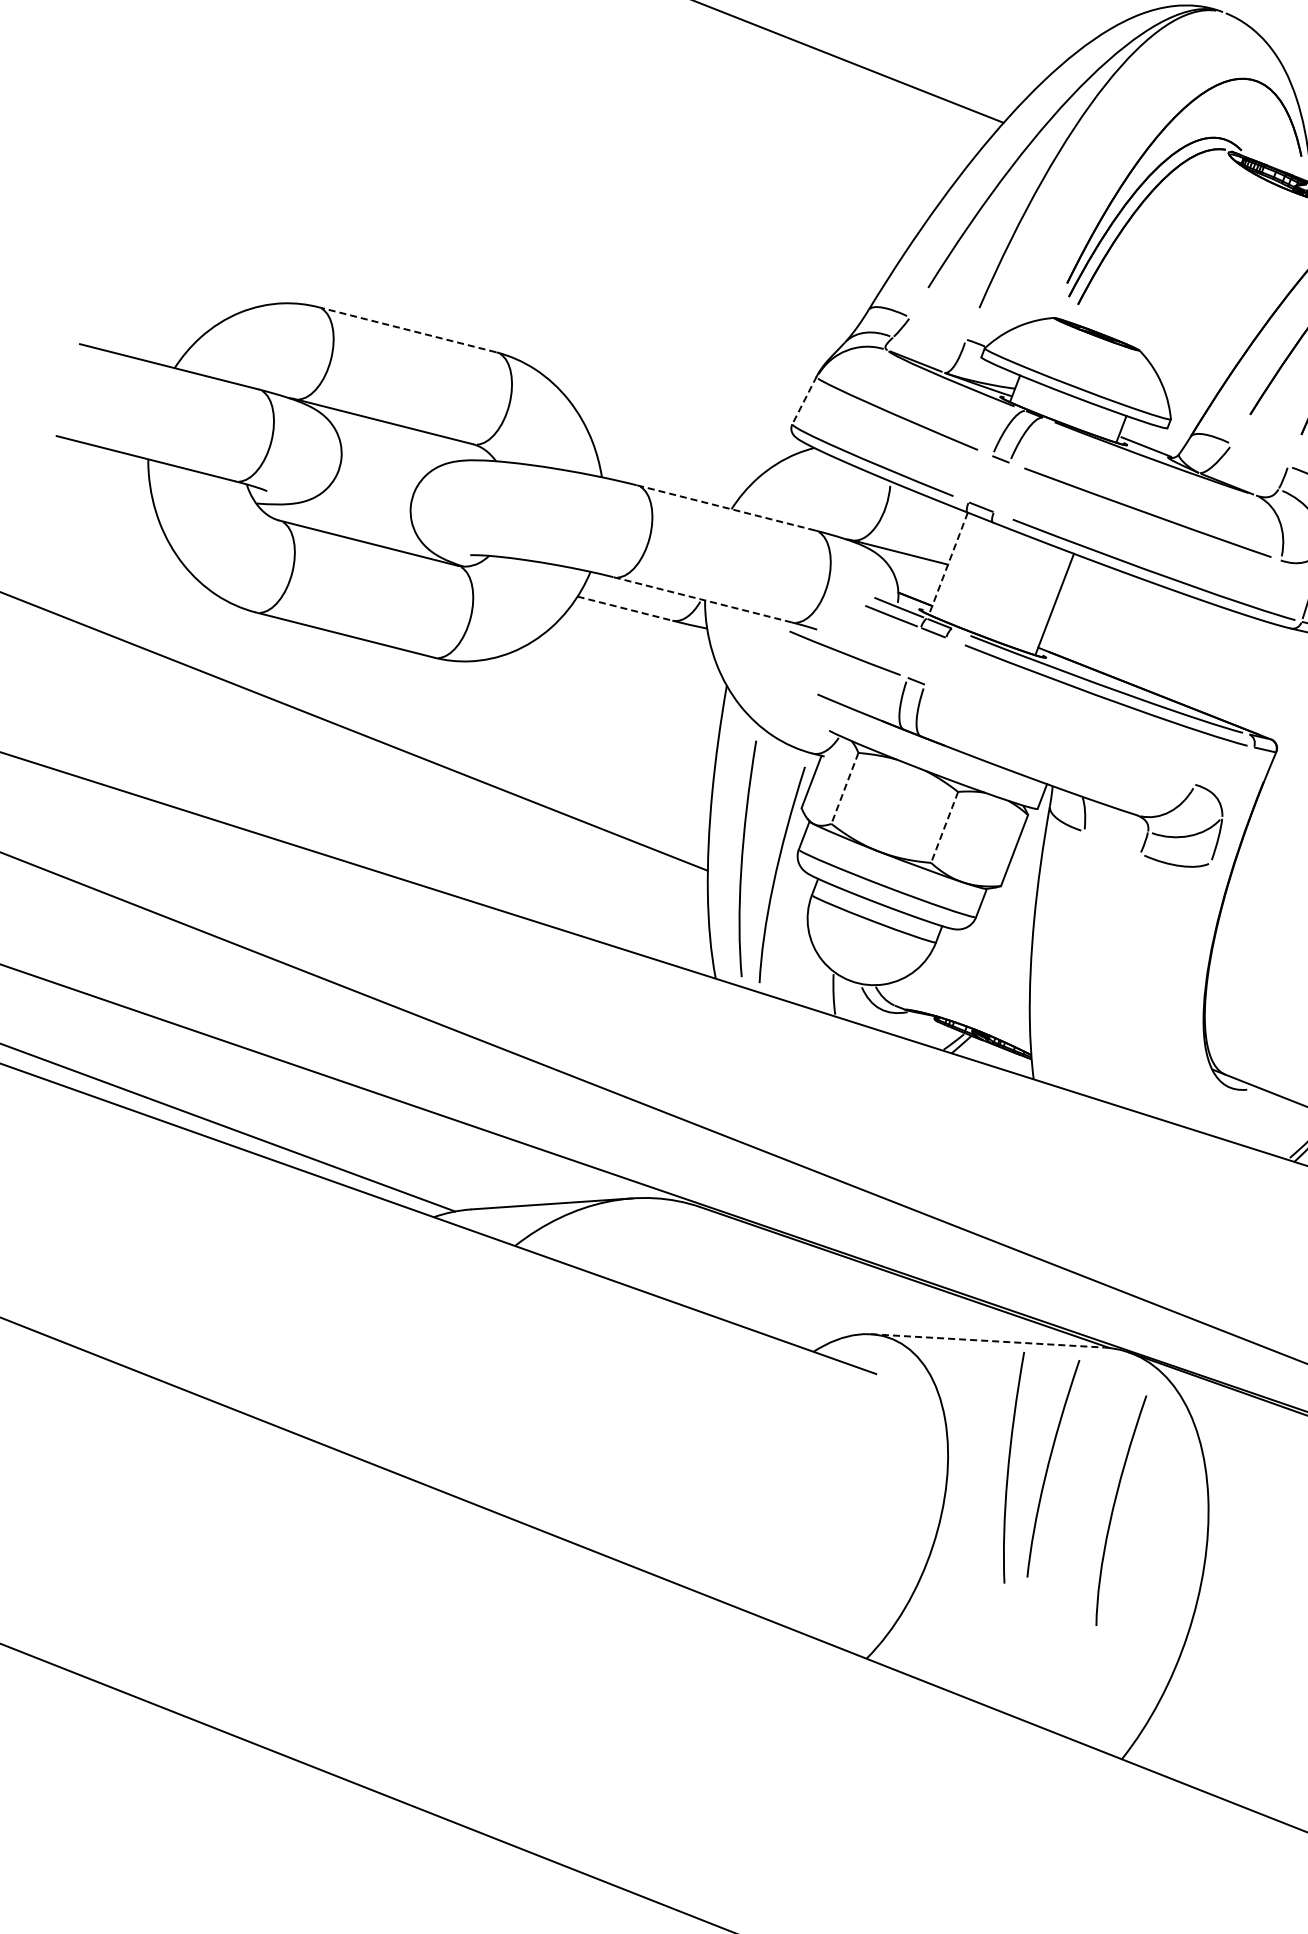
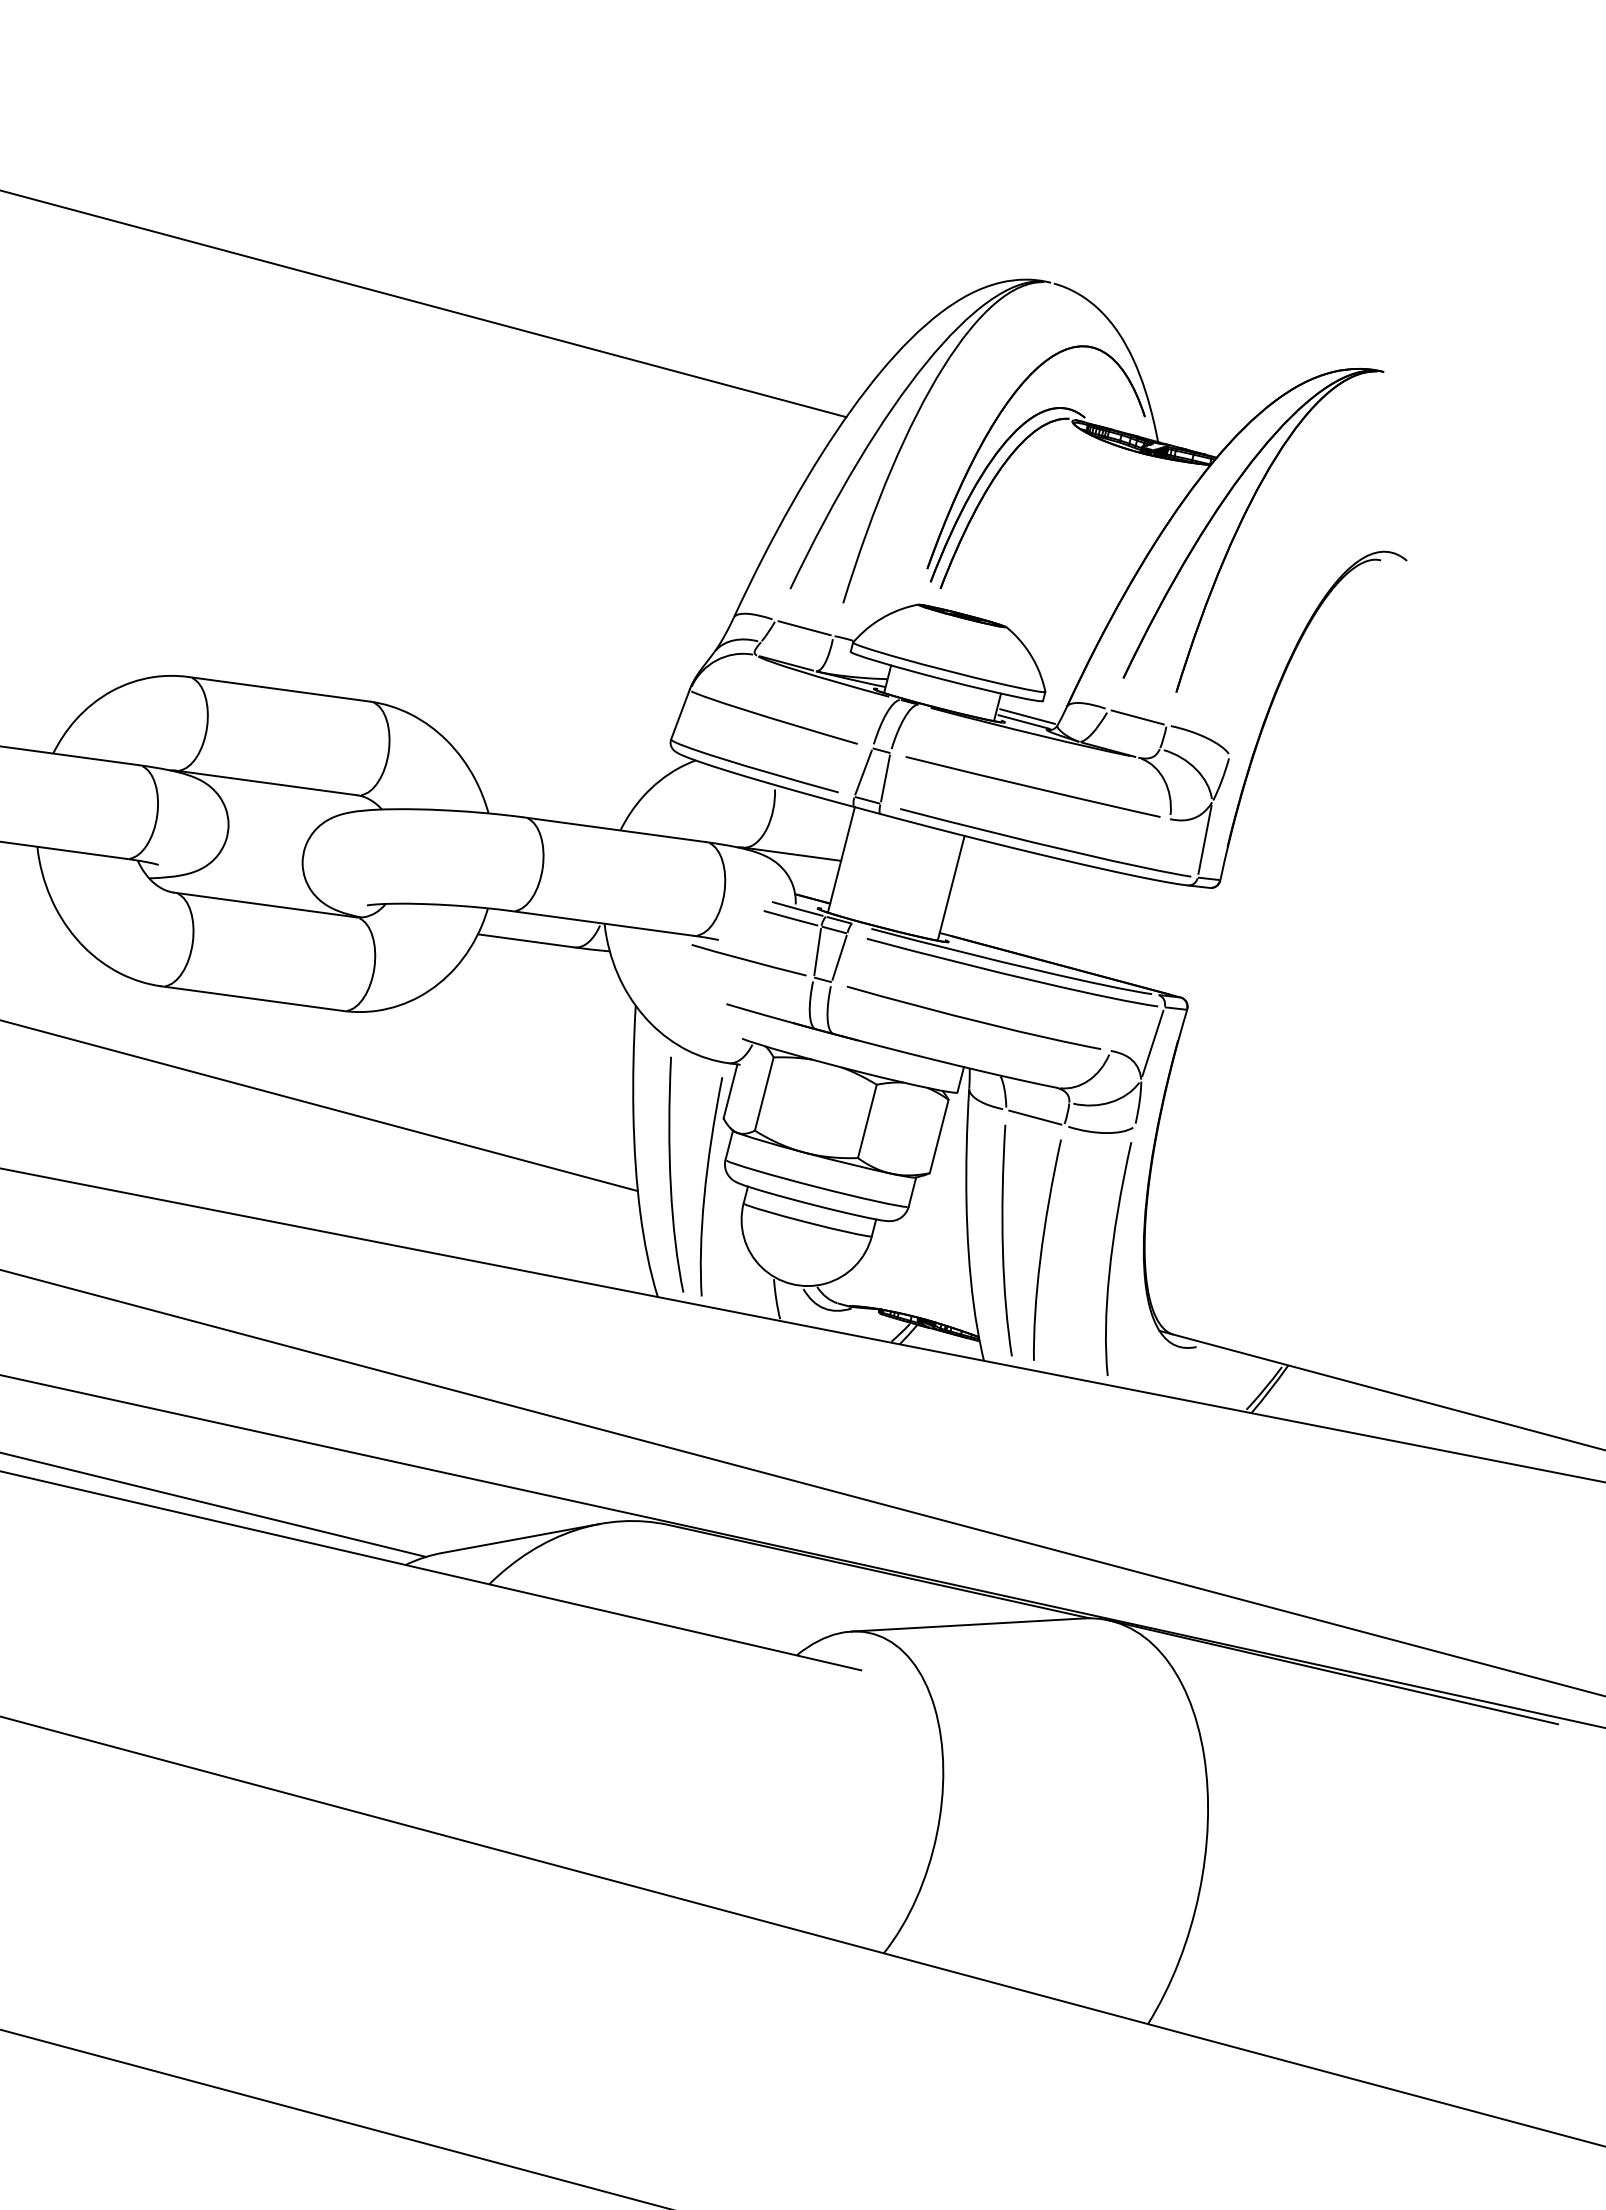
line: (937, 328) -> (804, 628), added
line: (407, 329) -> (279, 689), dashed -> solid
line: (804, 400) -> (680, 714), dashed -> solid
line: (1150, 441) -> (1027, 716), added
line: (1259, 455) -> (1137, 717), added
line: (980, 479) -> (863, 772), added
line: (1001, 487) -> (885, 778), added
line: (725, 507) -> (614, 829), dashed -> solid
line: (948, 564) -> (841, 860), dashed -> solid
line: (703, 599) -> (602, 923), dashed -> solid
line: (625, 608) -> (526, 940), dashed -> solid
line: (914, 652) -> (817, 951), added
line: (935, 660) -> (839, 957), added
curve: (1062, 737) -> (973, 1019), added
line: (1237, 782) -> (1152, 1043), added
line: (845, 788) -> (764, 1094), dashed -> solid
line: (944, 827) -> (867, 1121), dashed -> solid
line: (1112, 842) -> (1035, 1117), added
line: (987, 1341) -> (967, 1625), dashed -> solid
curve: (1009, 1467) -> (1003, 1240), moved
curve: (1048, 1467) -> (1042, 1249), moved
curve: (1114, 1507) -> (1112, 1256), moved

